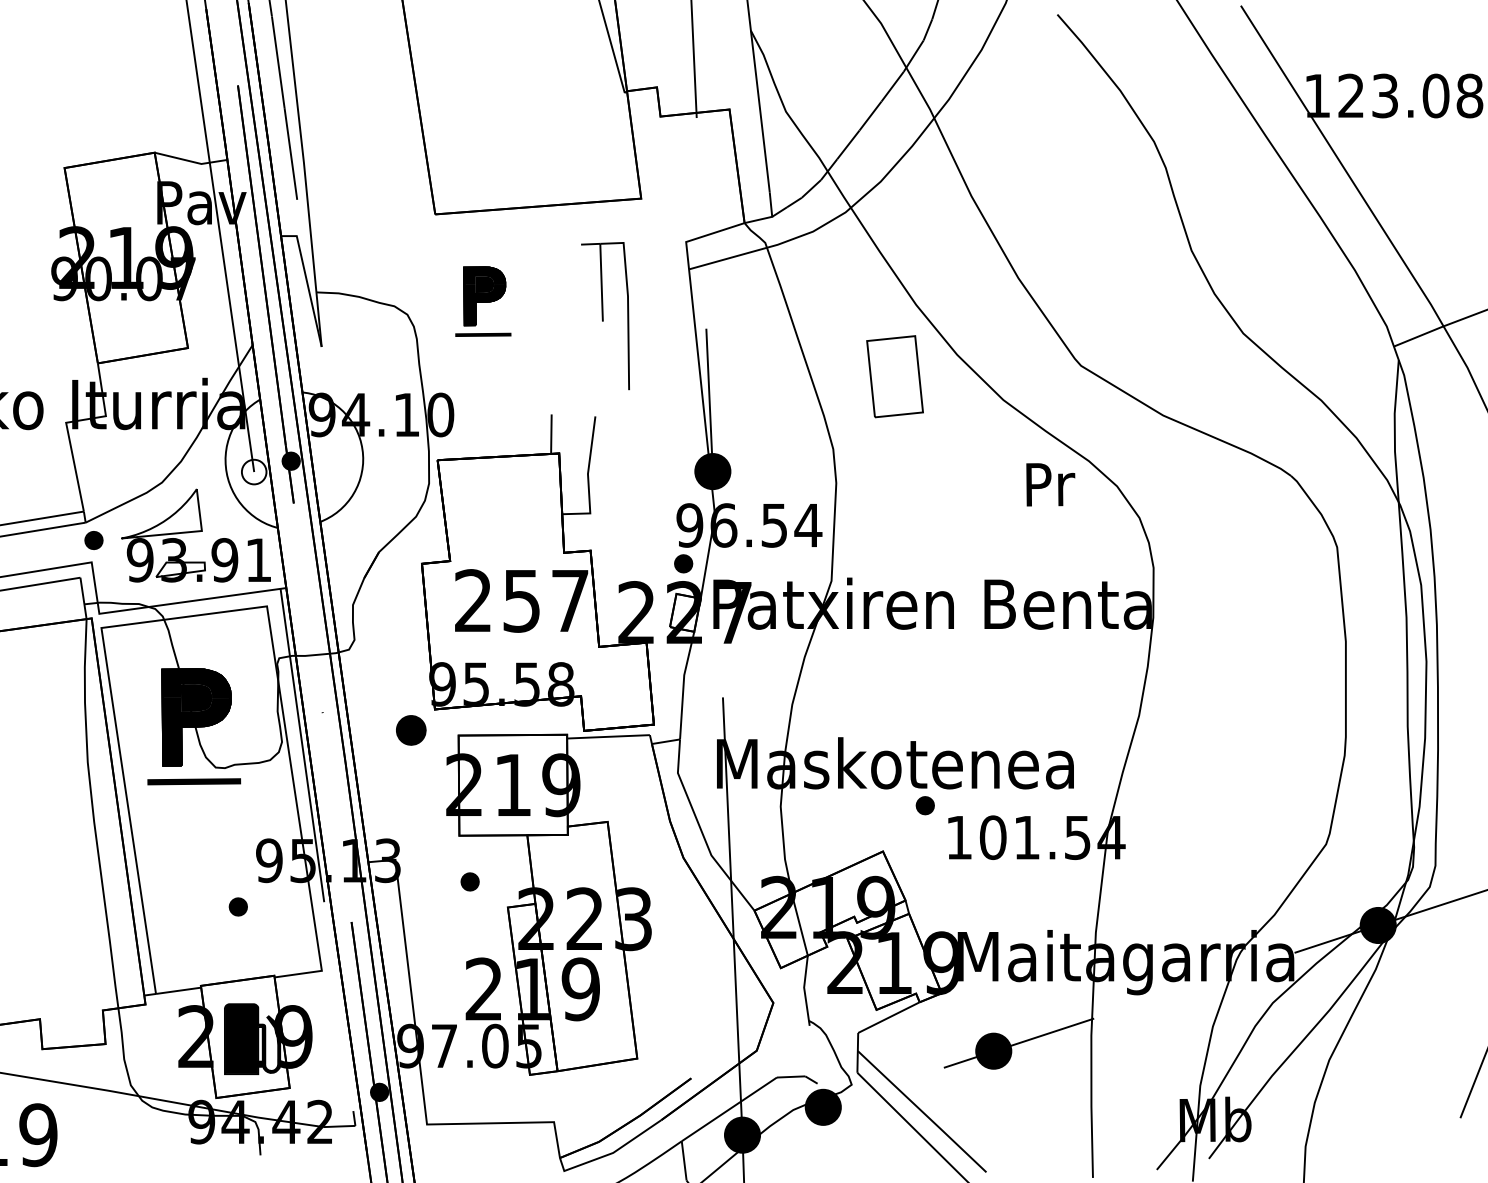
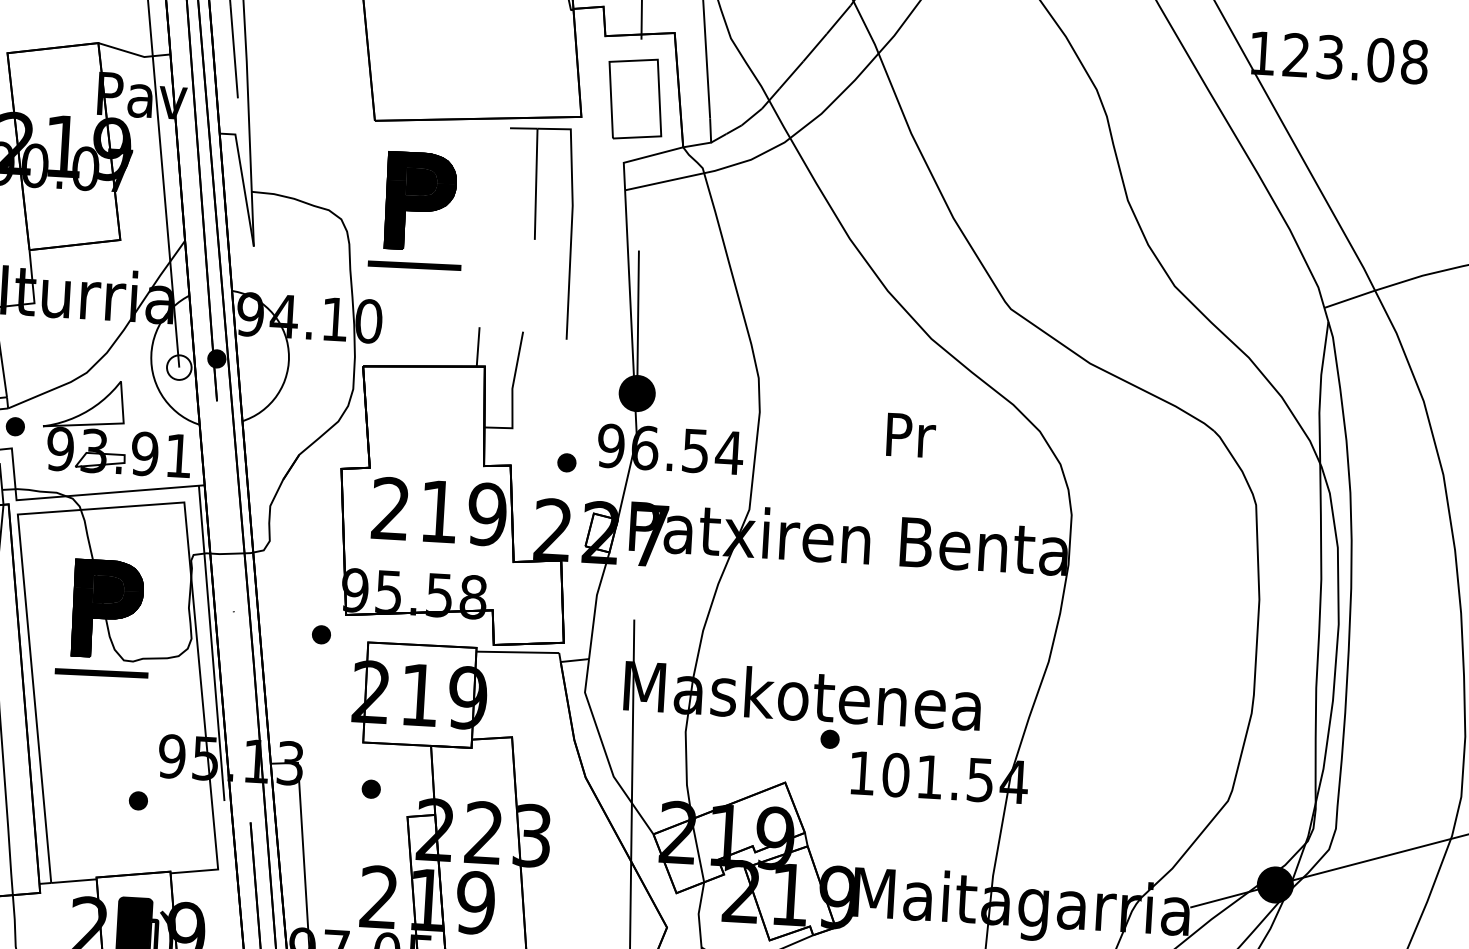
part: (483, 301) -> (418, 210), size x1.67
part: (605, 315) -> (539, 231), size x1.43
part: (894, 376) -> (634, 98), moved
text: (1050, 484) -> (910, 435), moved
part: (683, 563) -> (566, 462), moved
text: (546, 600) -> (463, 512), 257 -> 219
part: (411, 730) -> (321, 634), size x0.62

